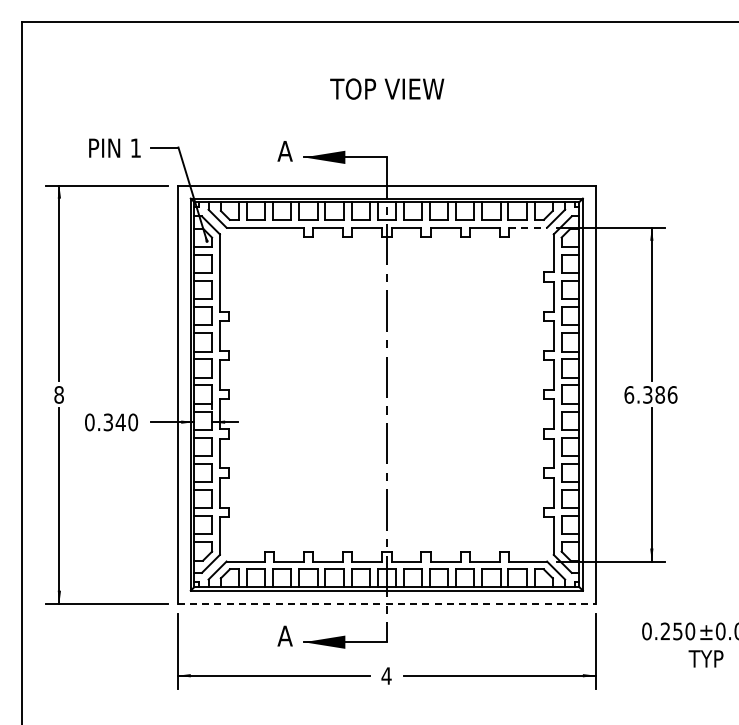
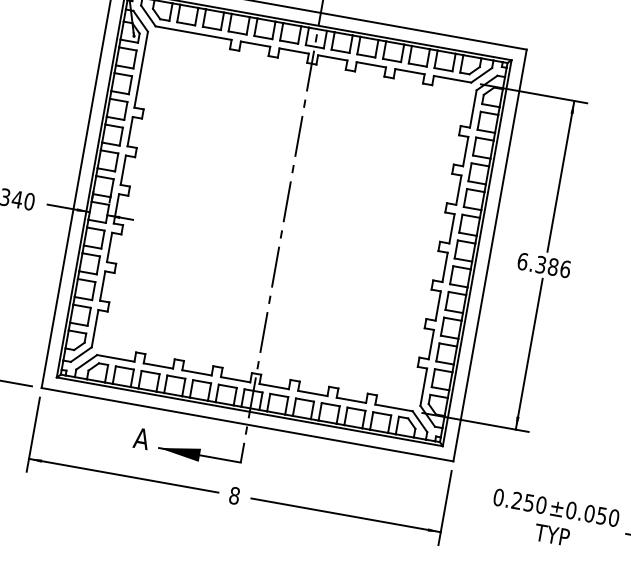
line: (528, 227) -> (452, 79), dashed -> solid
line: (387, 603) -> (248, 424), dashed -> solid
text: (386, 675) -> (234, 495), 4 -> 8

